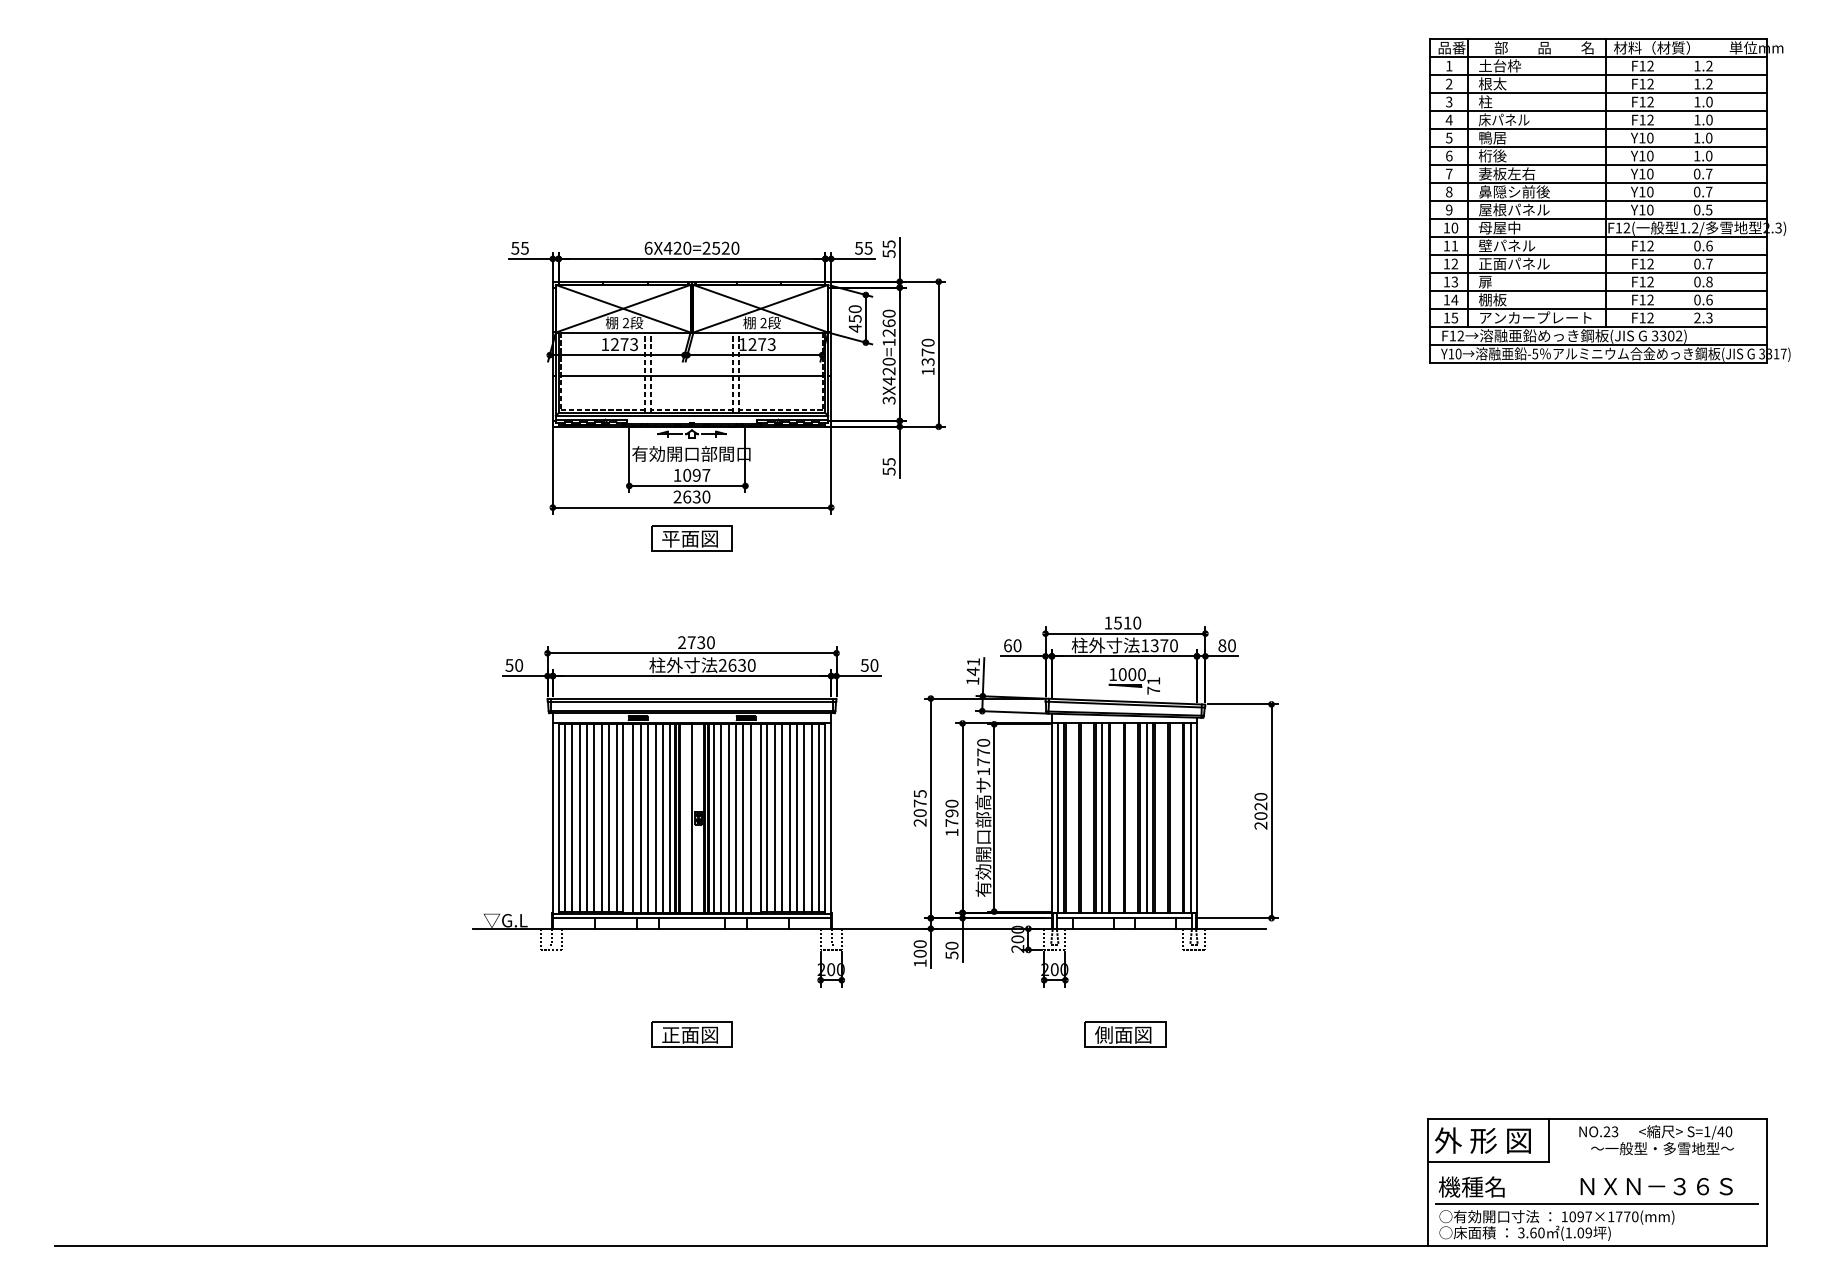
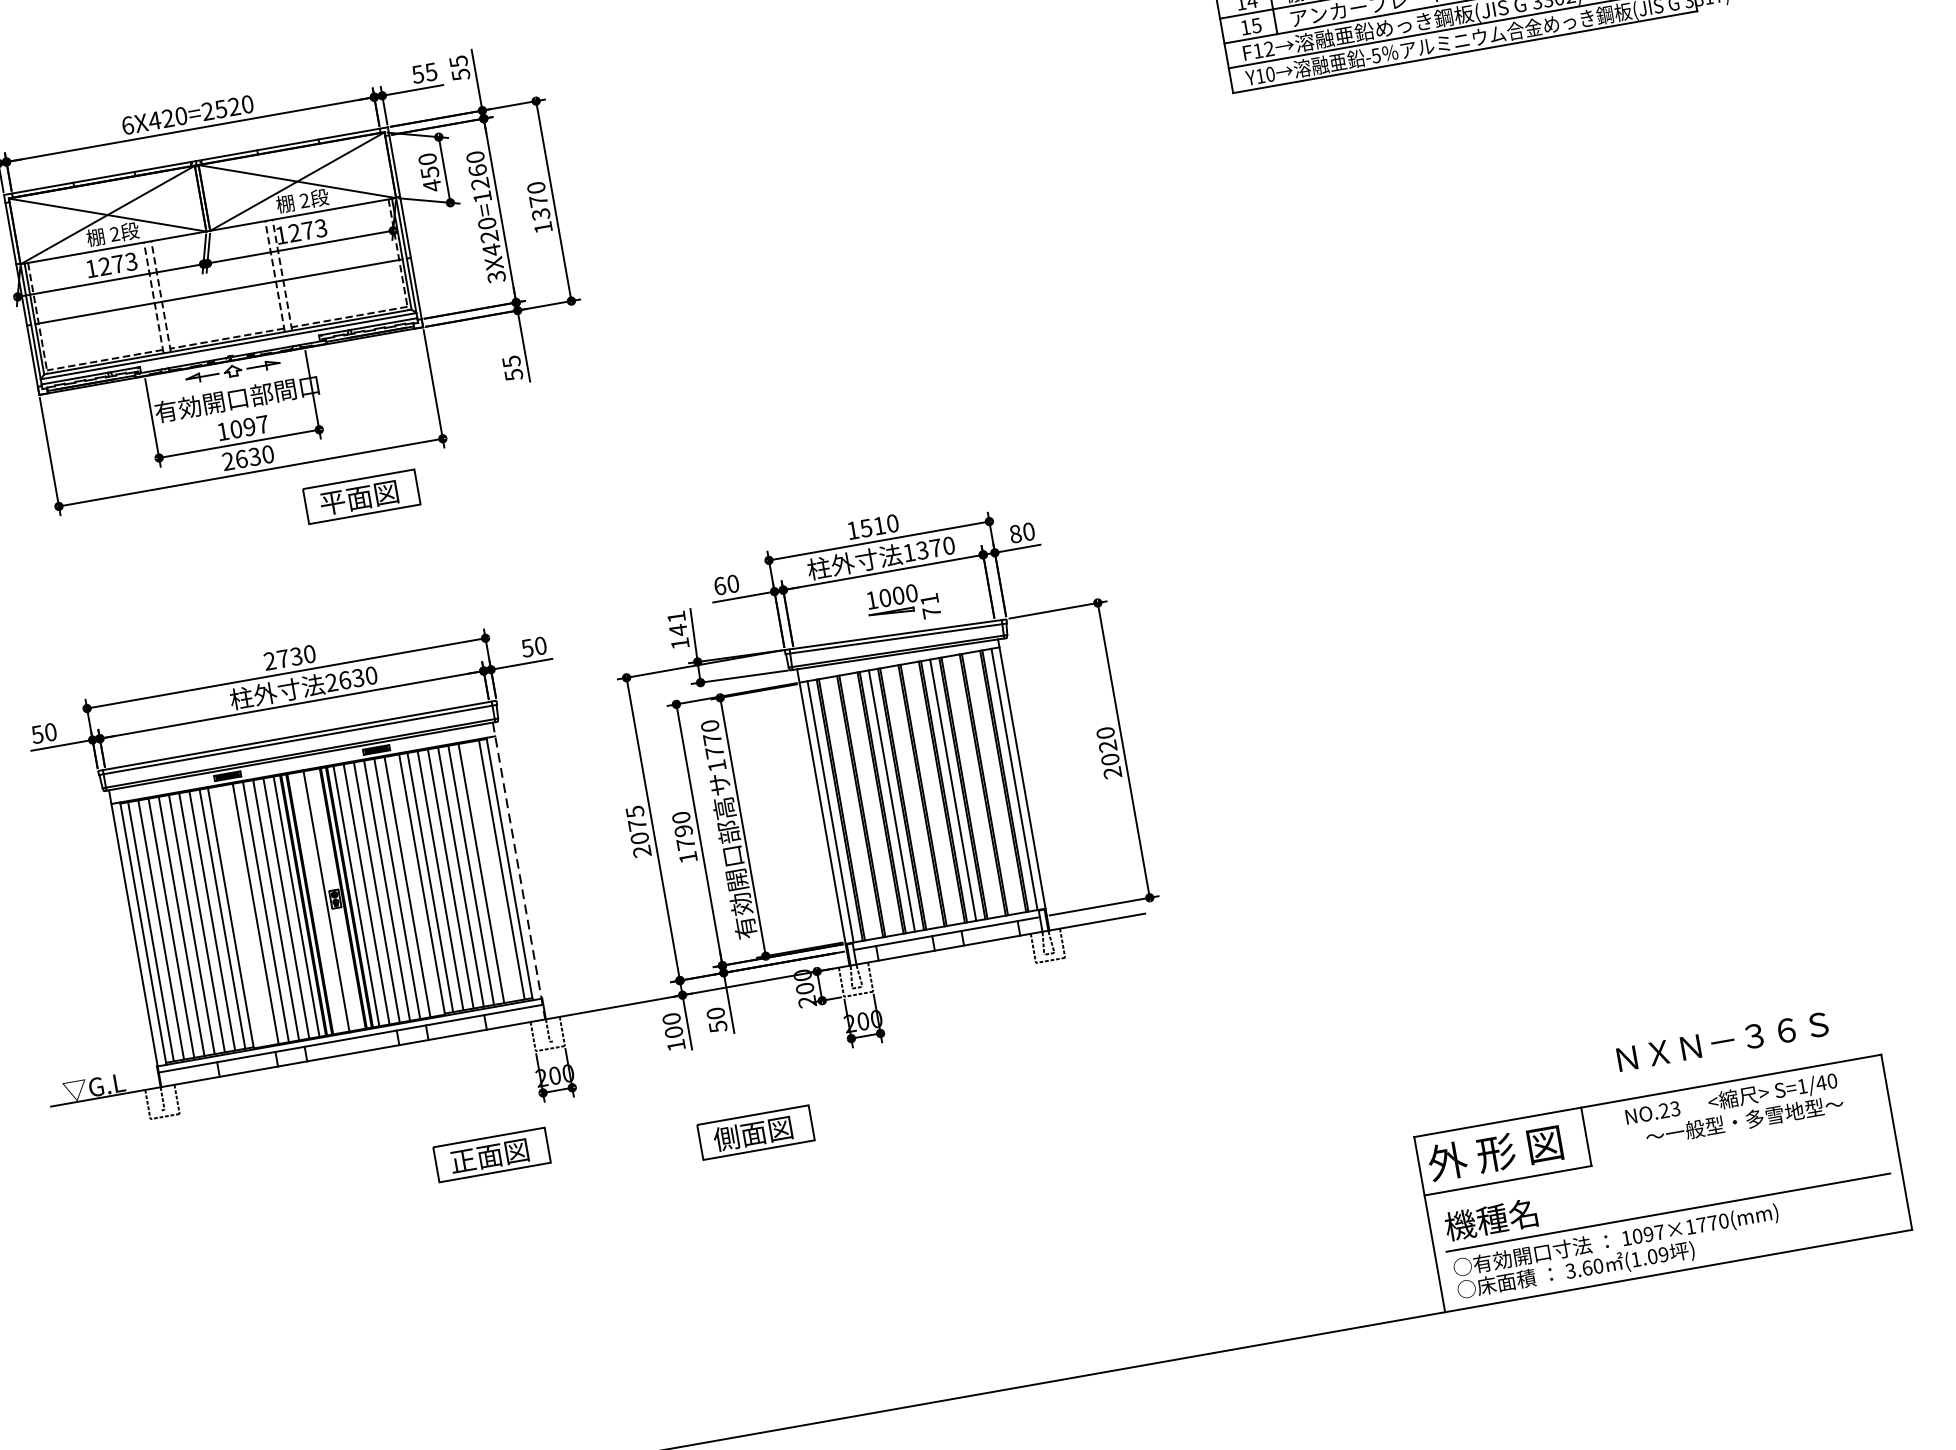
part: (691, 538) -> (361, 497), moved
line: (633, 818) -> (245, 915), removed
line: (811, 818) -> (491, 872), removed
line: (831, 821) -> (519, 871), solid -> dashed
part: (691, 1034) -> (491, 1155), moved
part: (1125, 1034) -> (756, 1132), moved
text: (1656, 1186) -> (1722, 1041), moved

